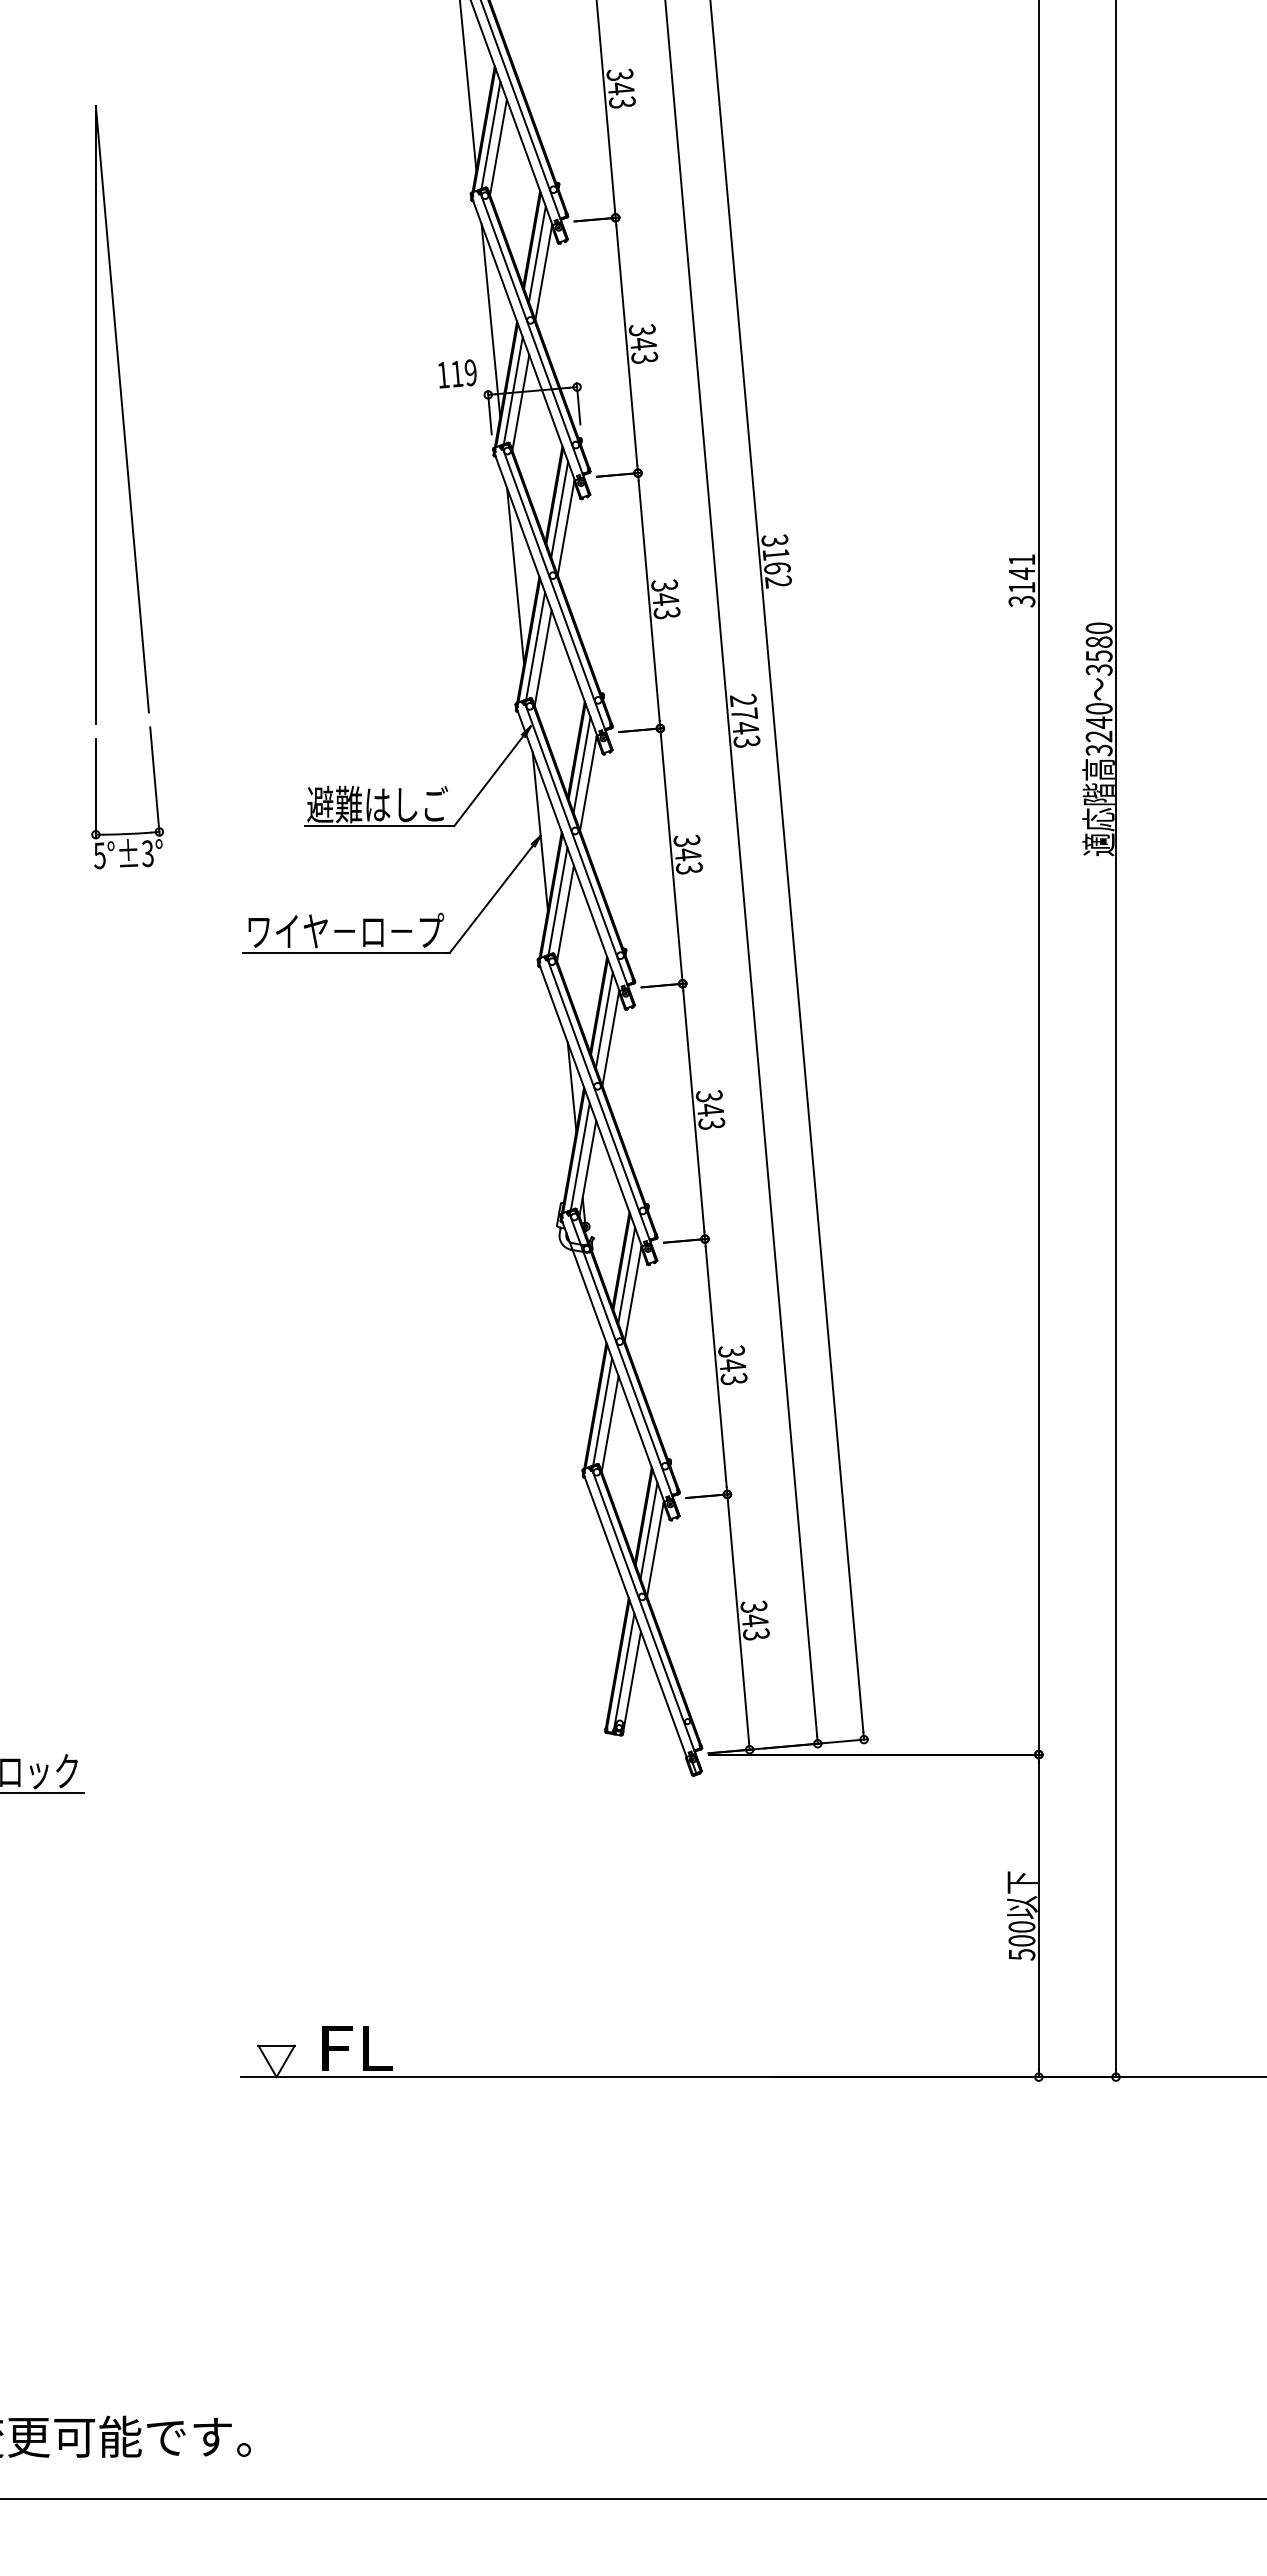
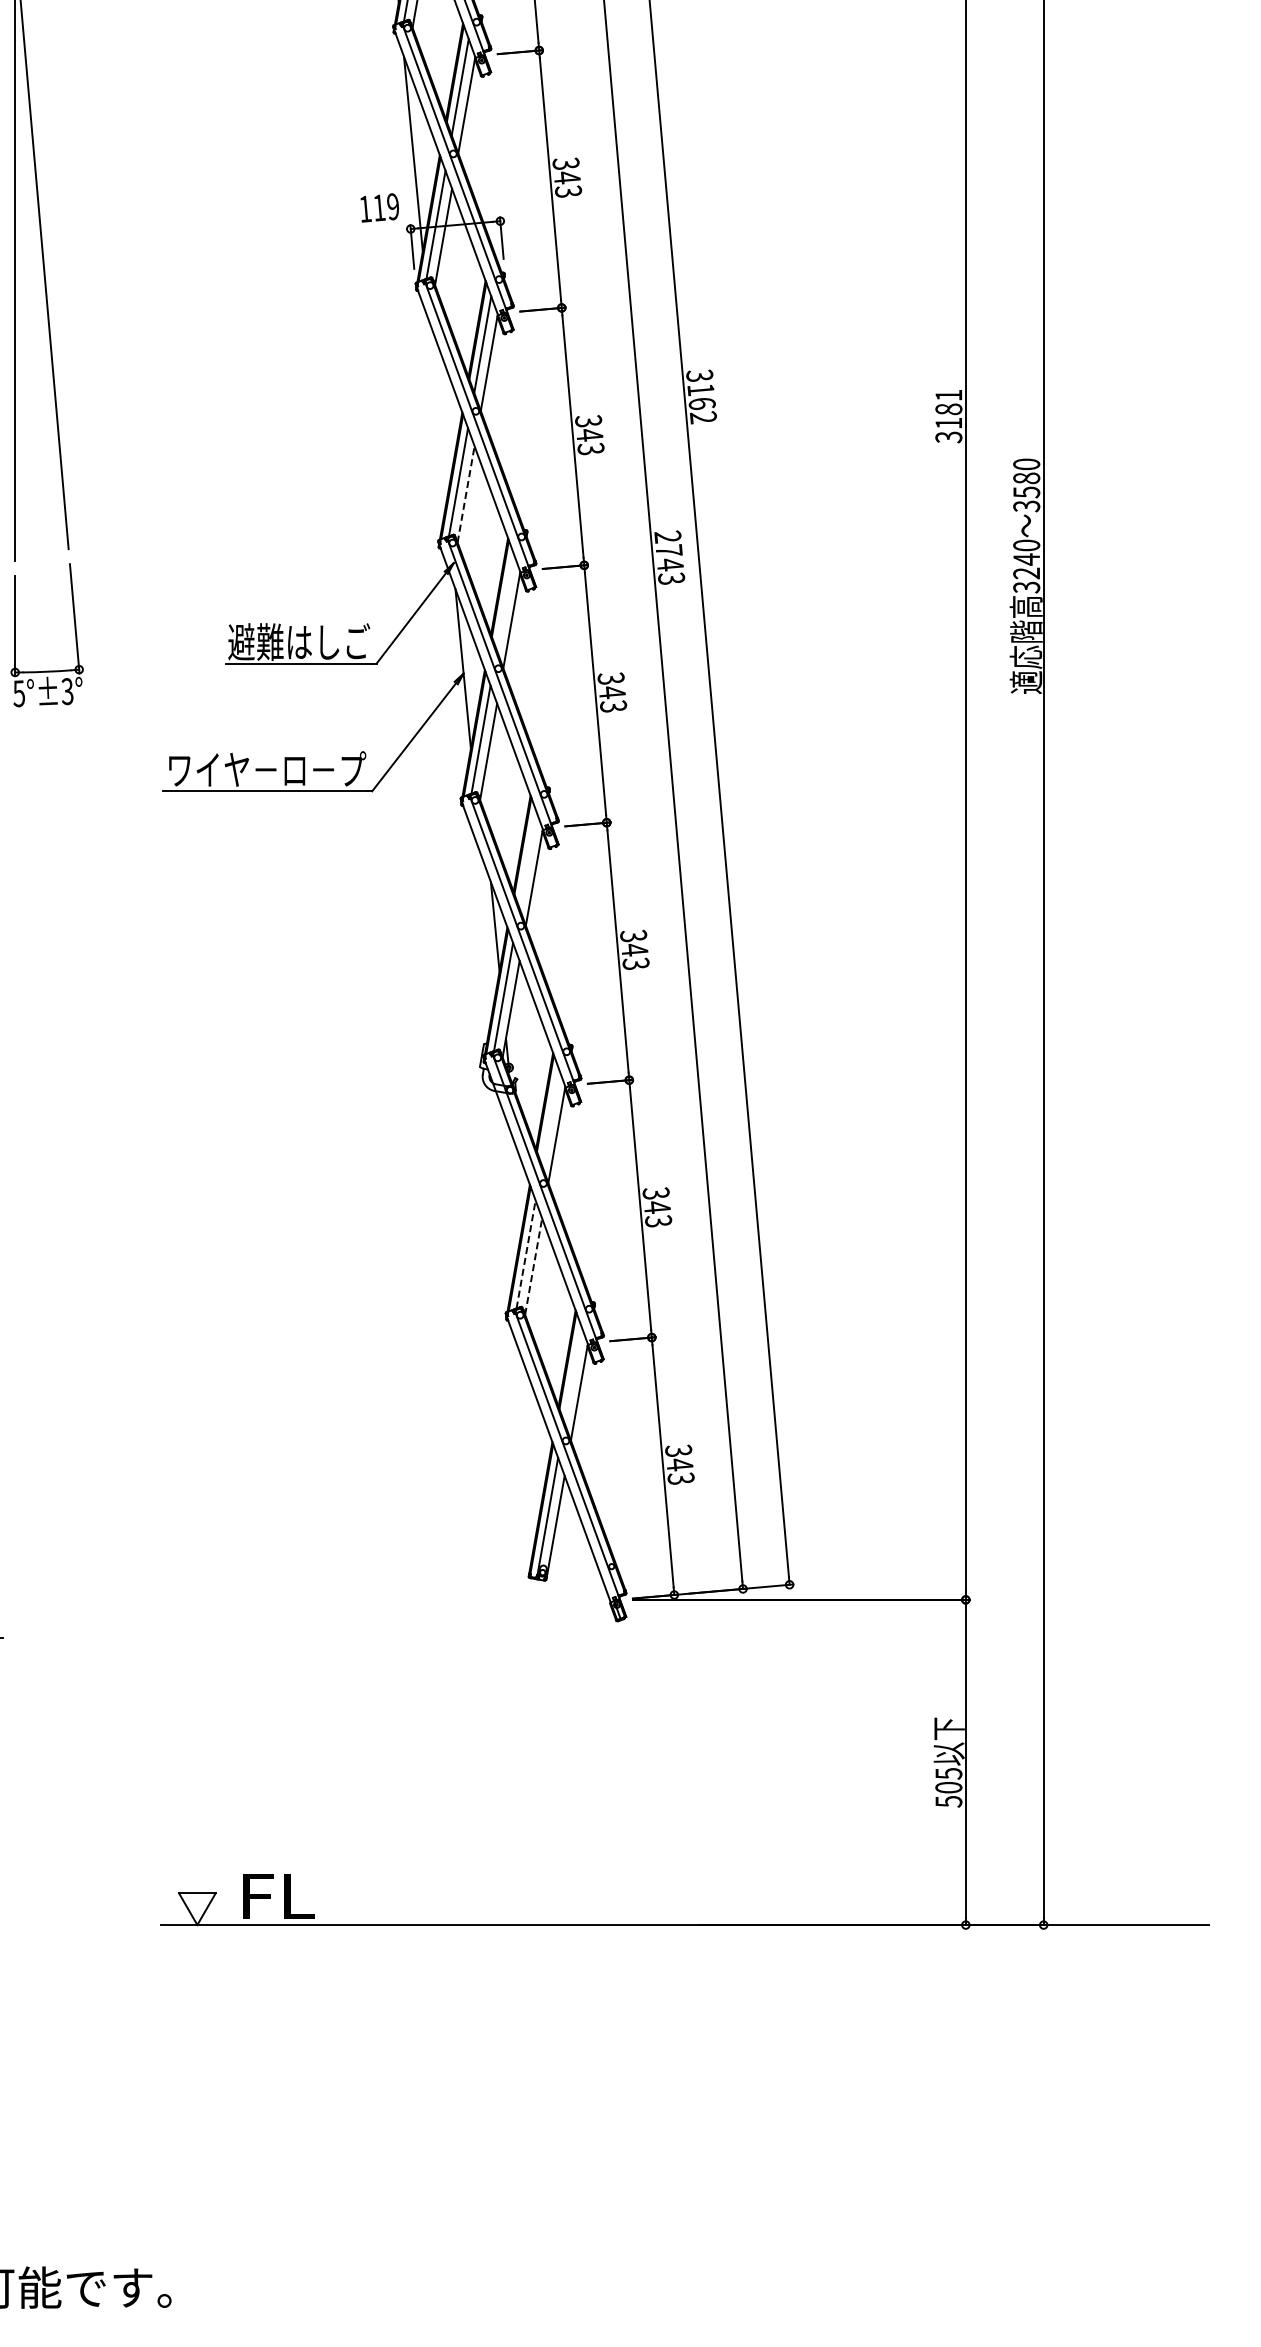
text: (1021, 573) -> (948, 409), 3141 -> 3181
line: (515, 575) -> (438, 411), removed
line: (543, 658) -> (466, 494), solid -> dashed
line: (581, 764) -> (504, 601), removed
line: (603, 1020) -> (526, 859), removed
line: (626, 1275) -> (550, 1116), removed
line: (602, 1411) -> (525, 1253), solid -> dashed
line: (610, 1424) -> (534, 1267), solid -> dashed
line: (648, 1530) -> (572, 1373), removed
text: (1021, 1926) -> (948, 1773), 500 -> 505

